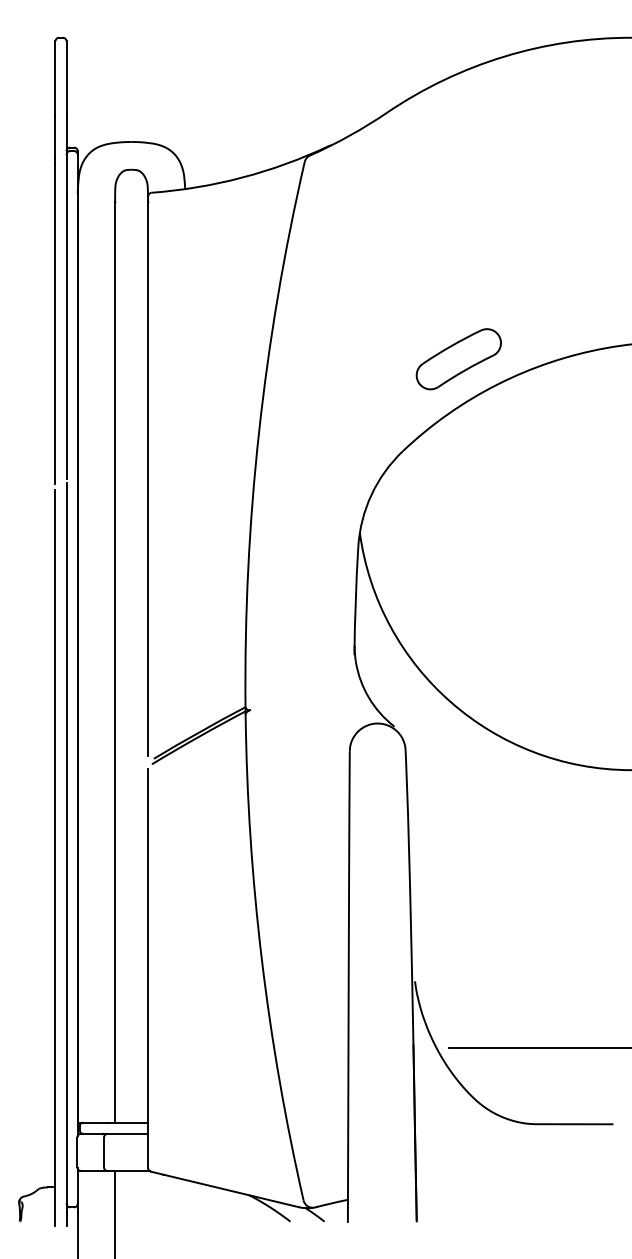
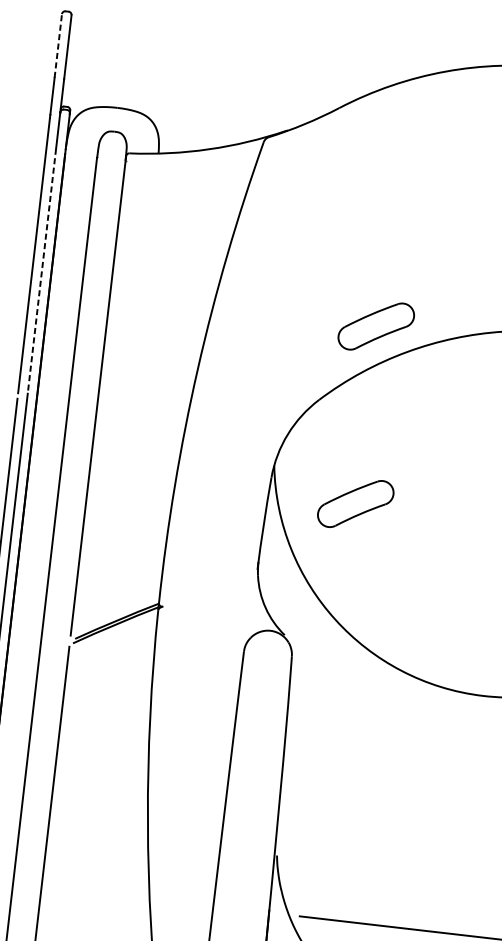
line: (55, 78) -> (58, 45), solid -> dashed
line: (66, 337) -> (42, 269), solid -> dashed
part: (458, 566) -> (355, 504), added

